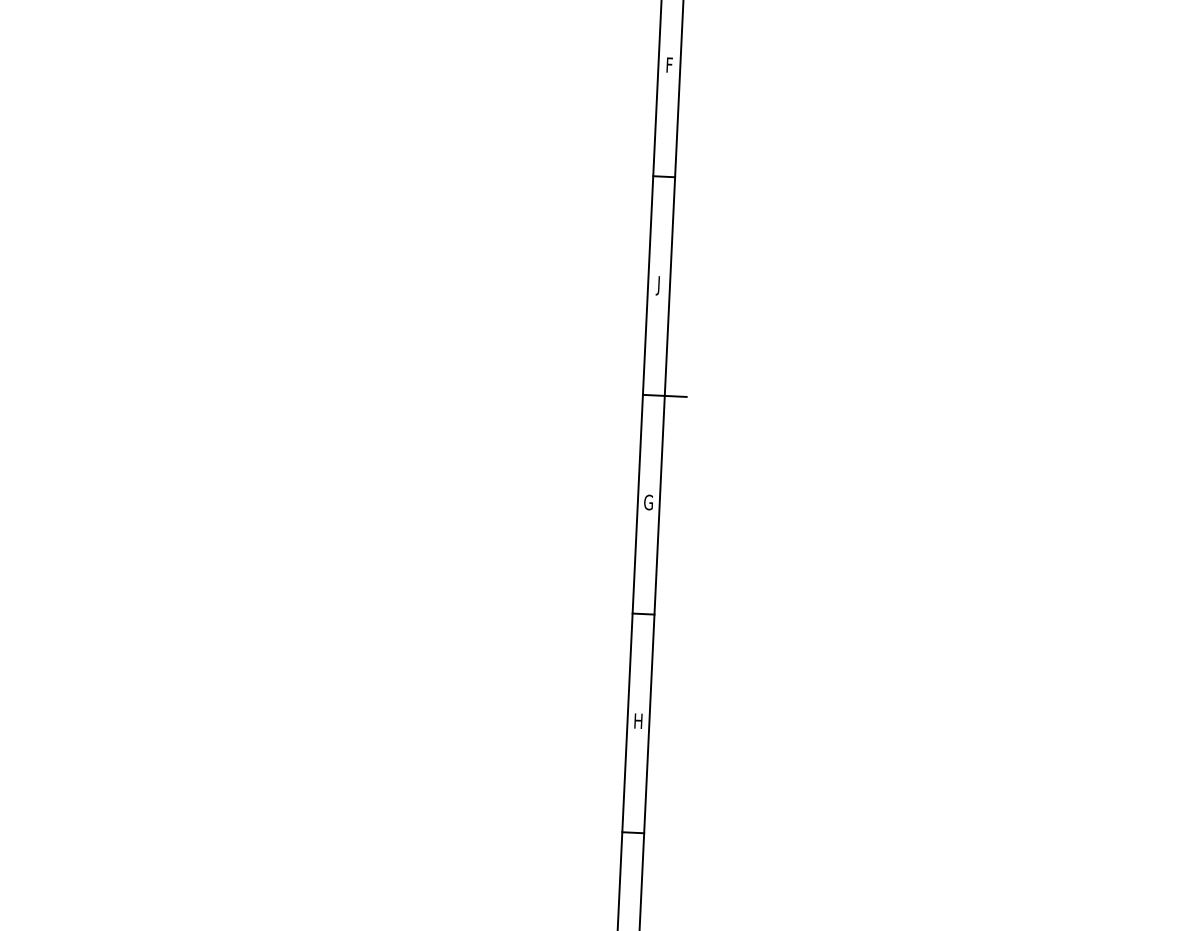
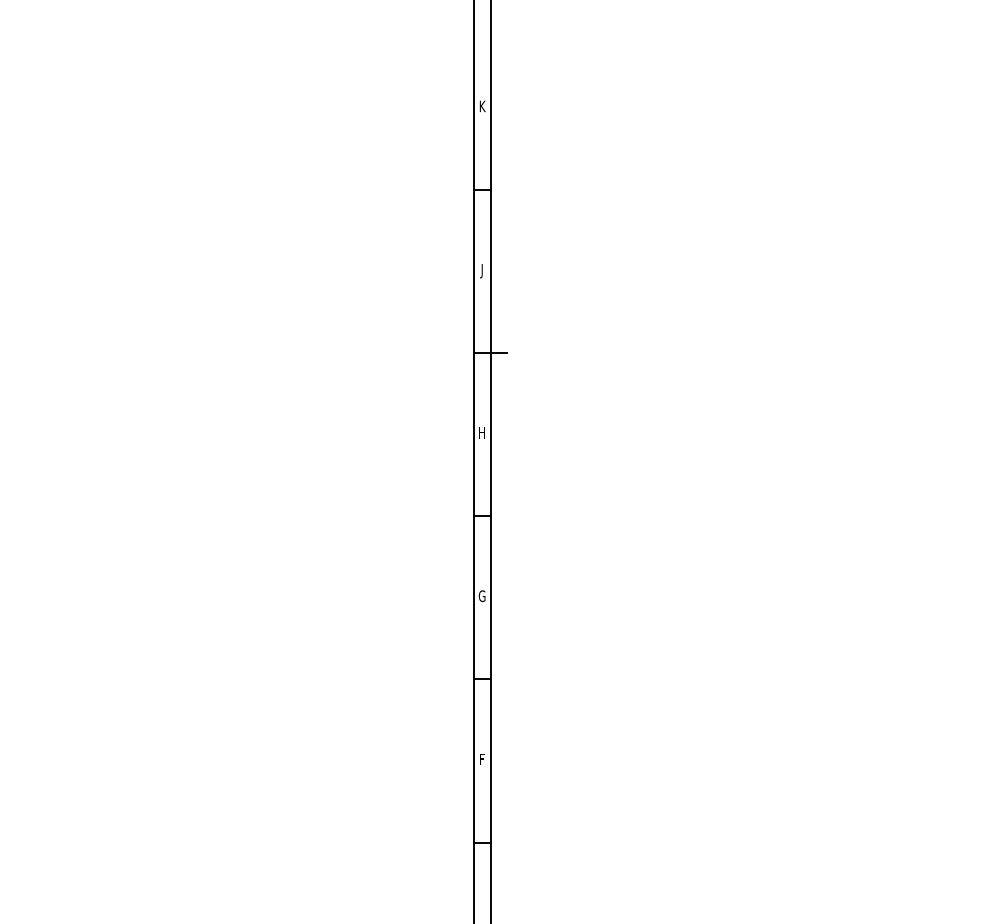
text: (669, 65) -> (482, 106), F -> K
text: (647, 501) -> (481, 432), G -> H
text: (637, 721) -> (481, 596), H -> G

